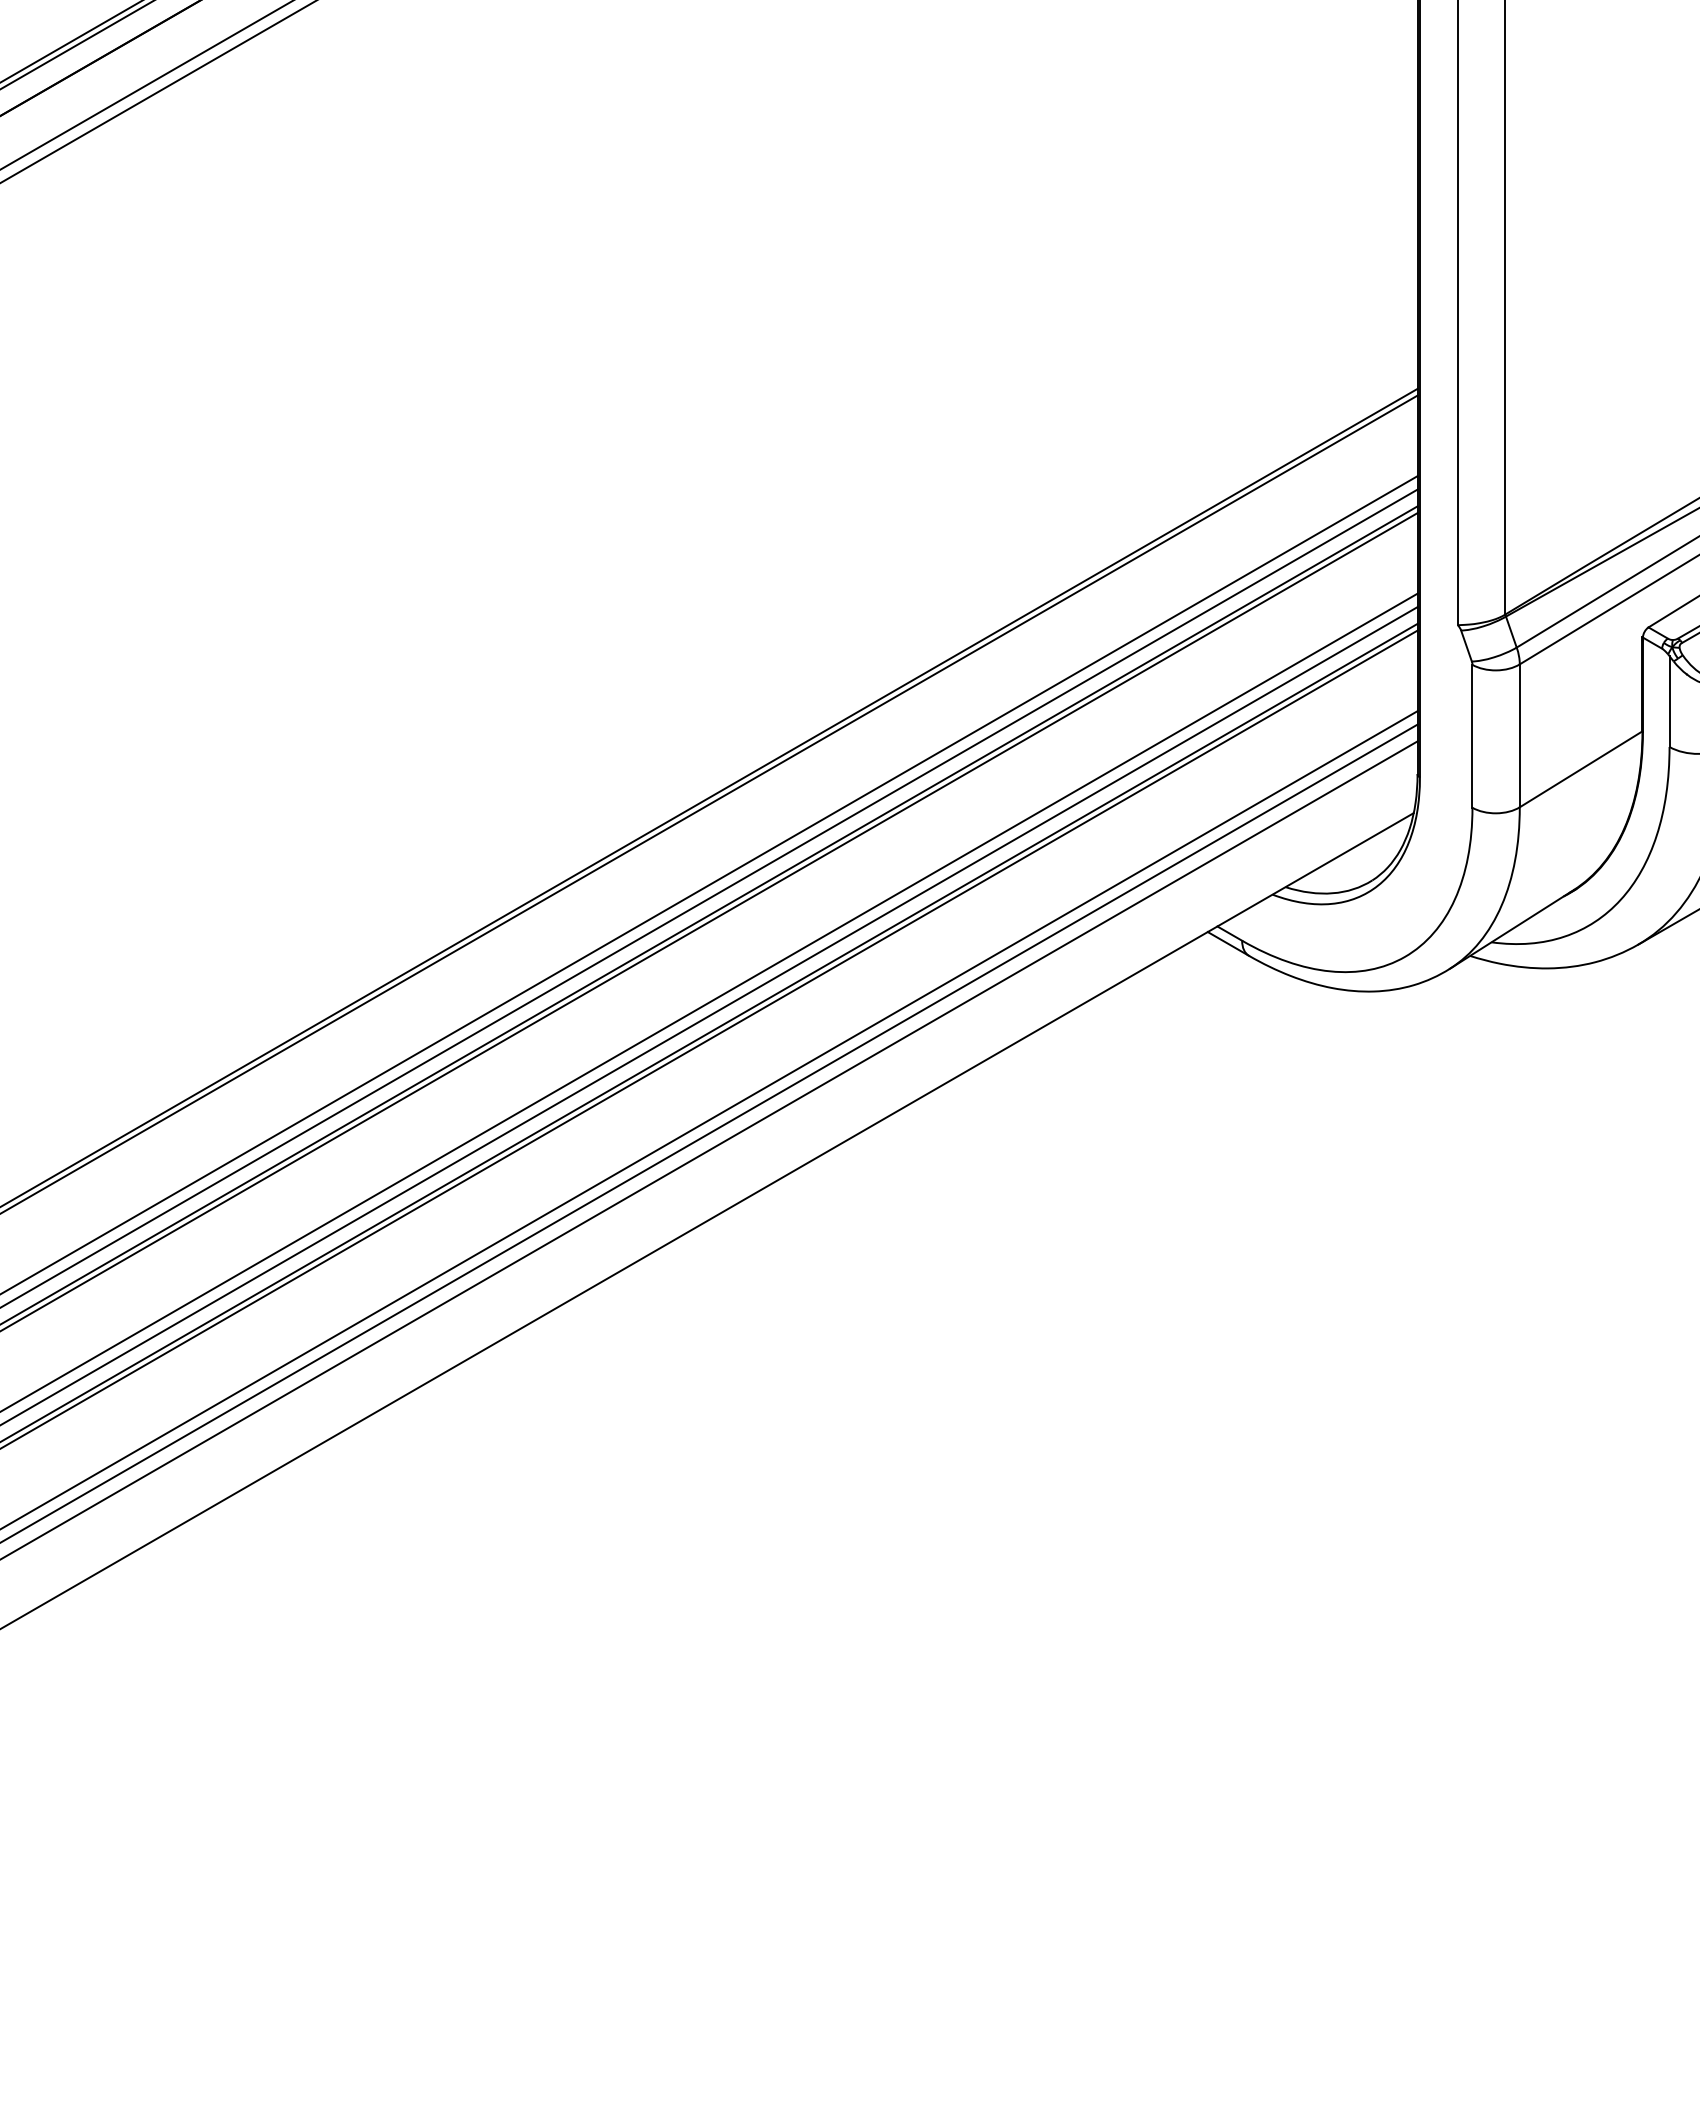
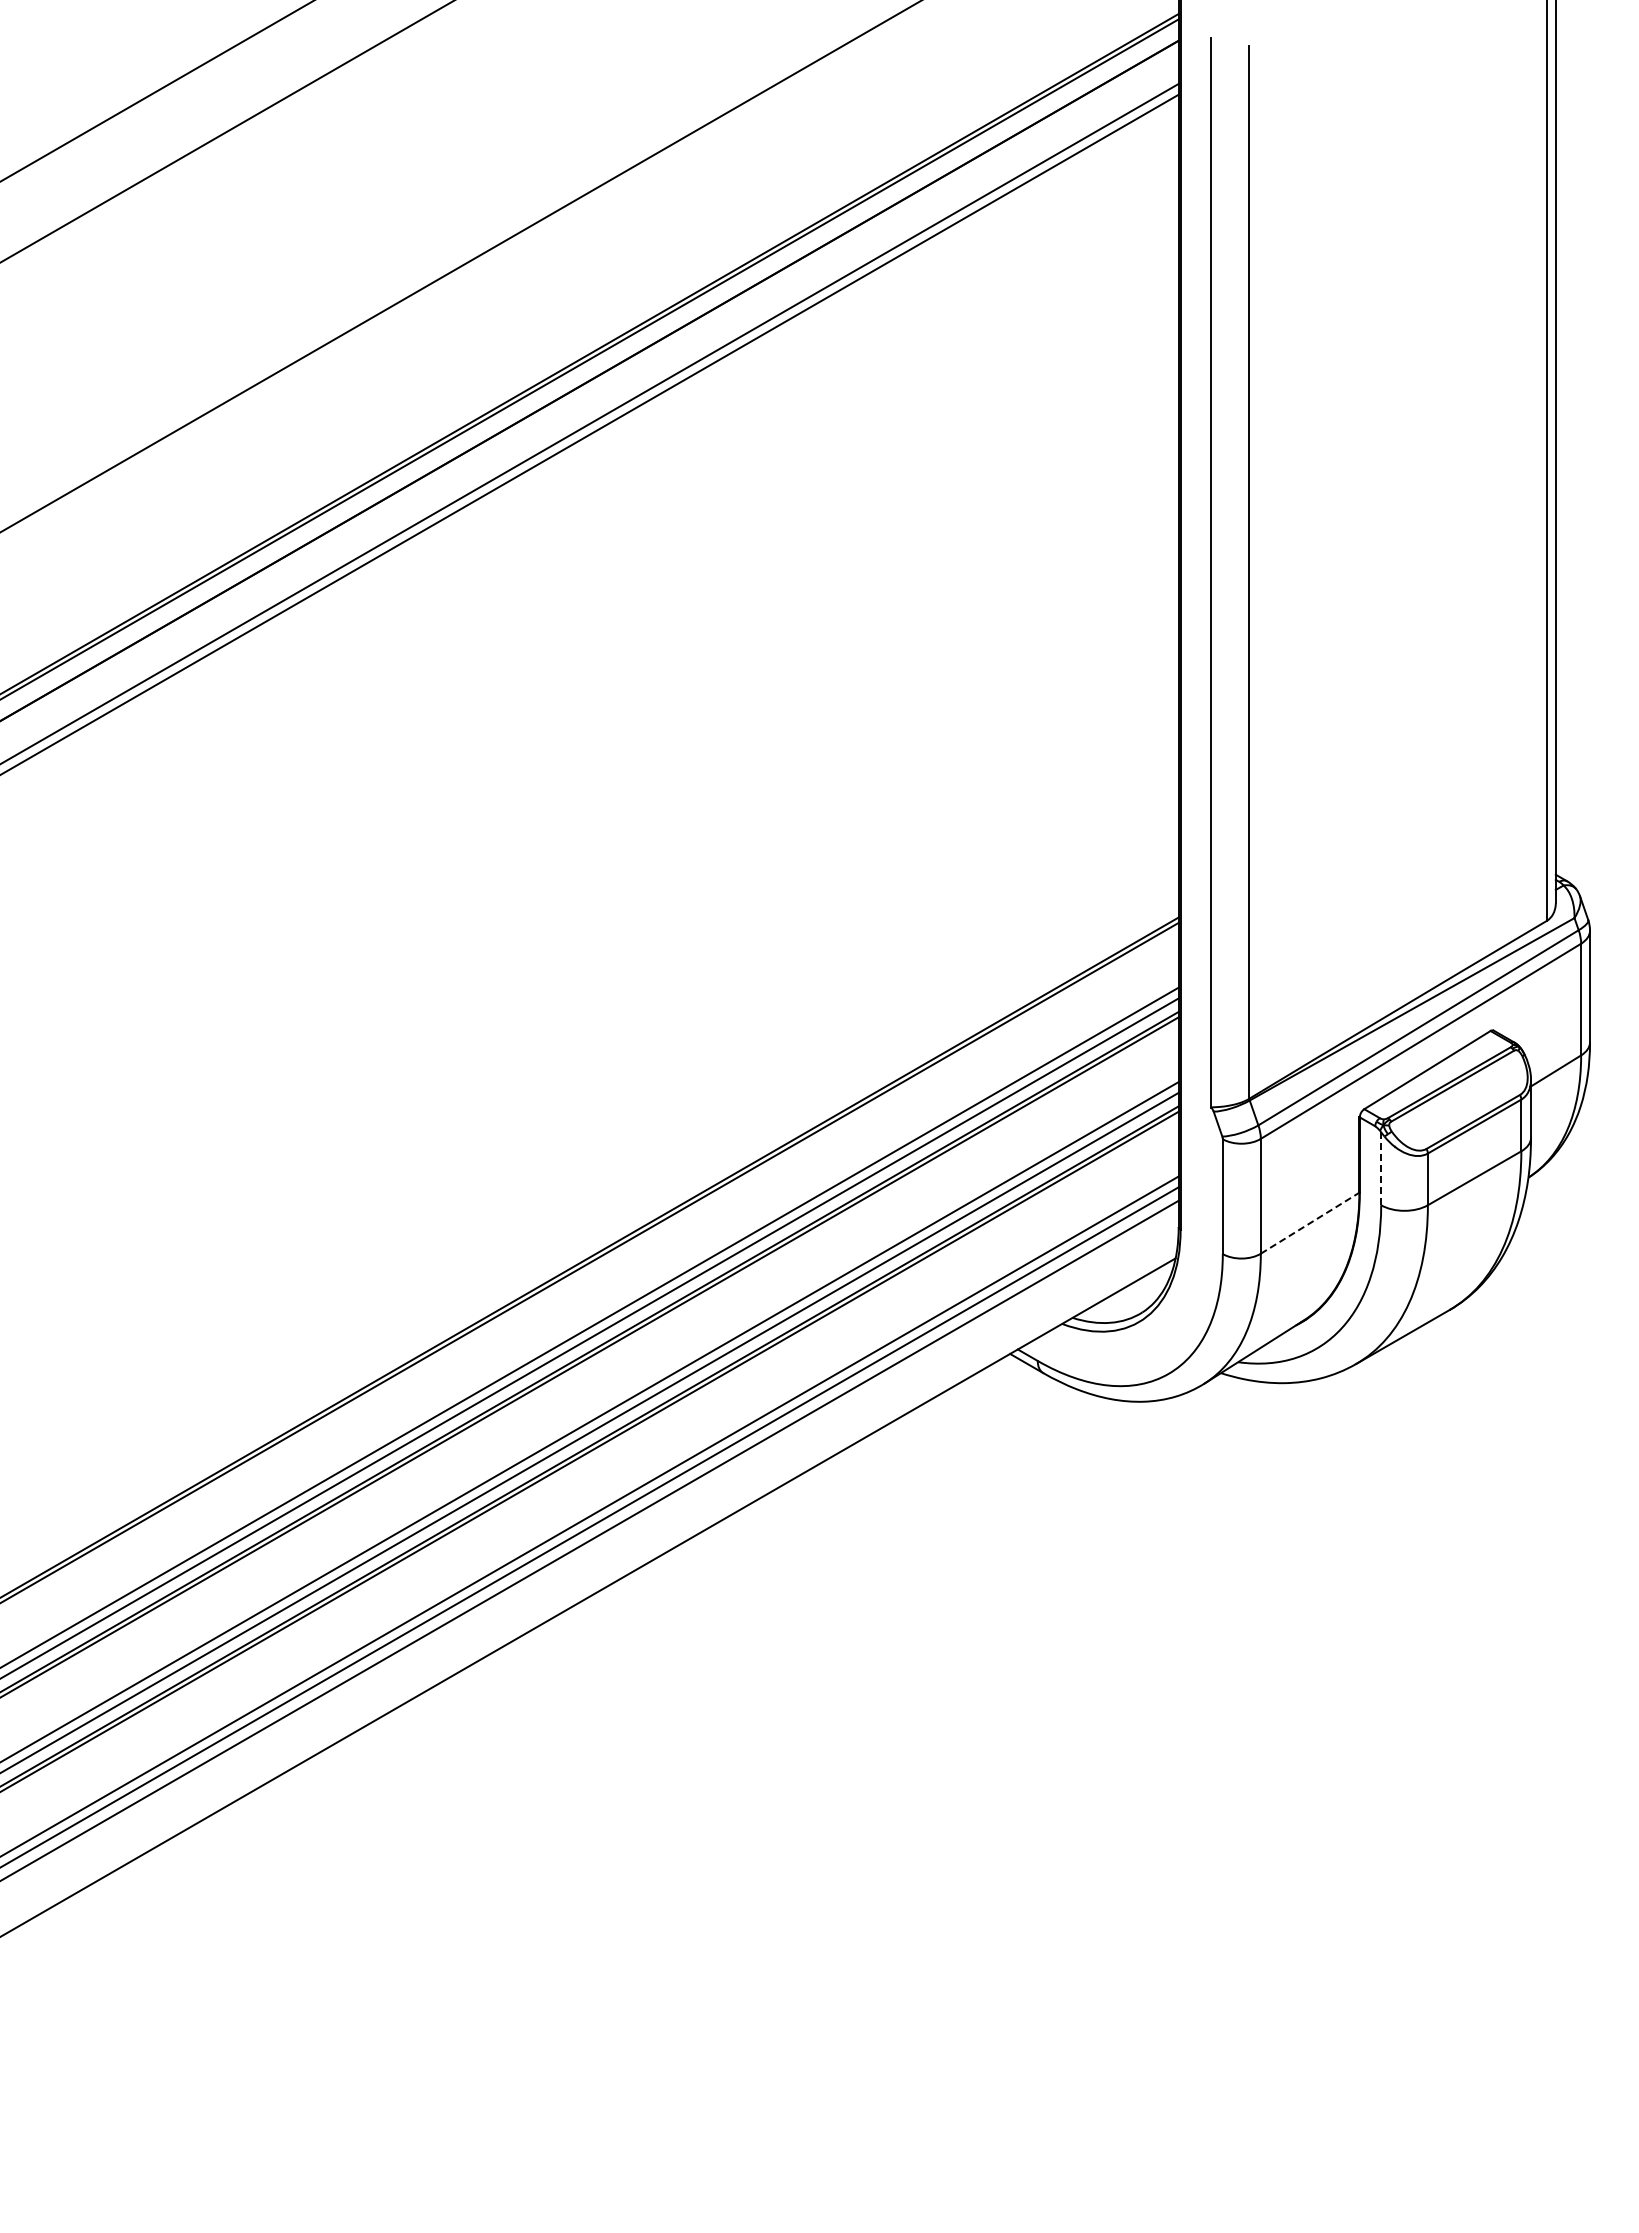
line: (1669, 702) -> (1381, 1169), solid -> dashed
line: (1581, 769) -> (1310, 1223), solid -> dashed

